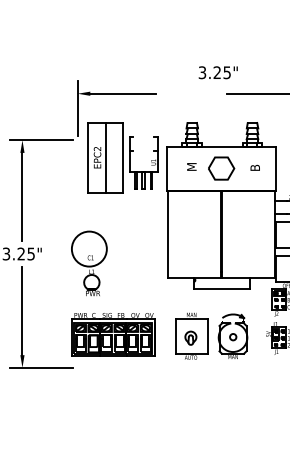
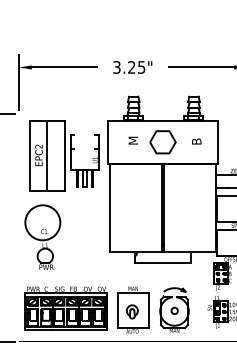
text: (217, 72) -> (131, 67), moved
part: (122, 157) -> (63, 155), moved
part: (89, 263) -> (42, 237), moved
part: (113, 334) -> (65, 308), moved

